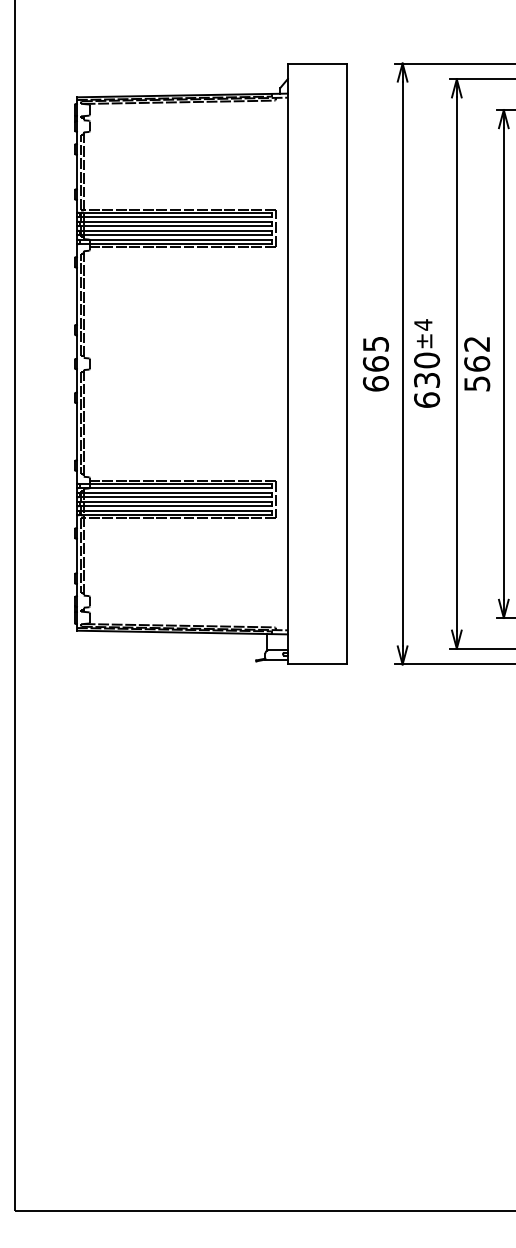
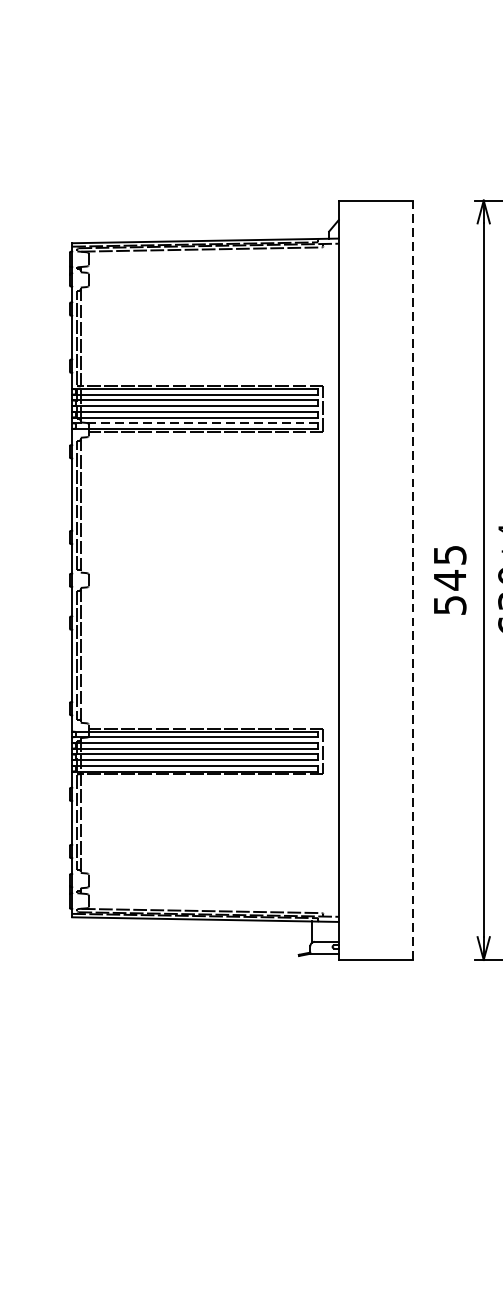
line: (173, 239) -> (194, 422), solid -> dashed
line: (346, 363) -> (412, 579), solid -> dashed
text: (375, 373) -> (449, 592), 665 -> 545

